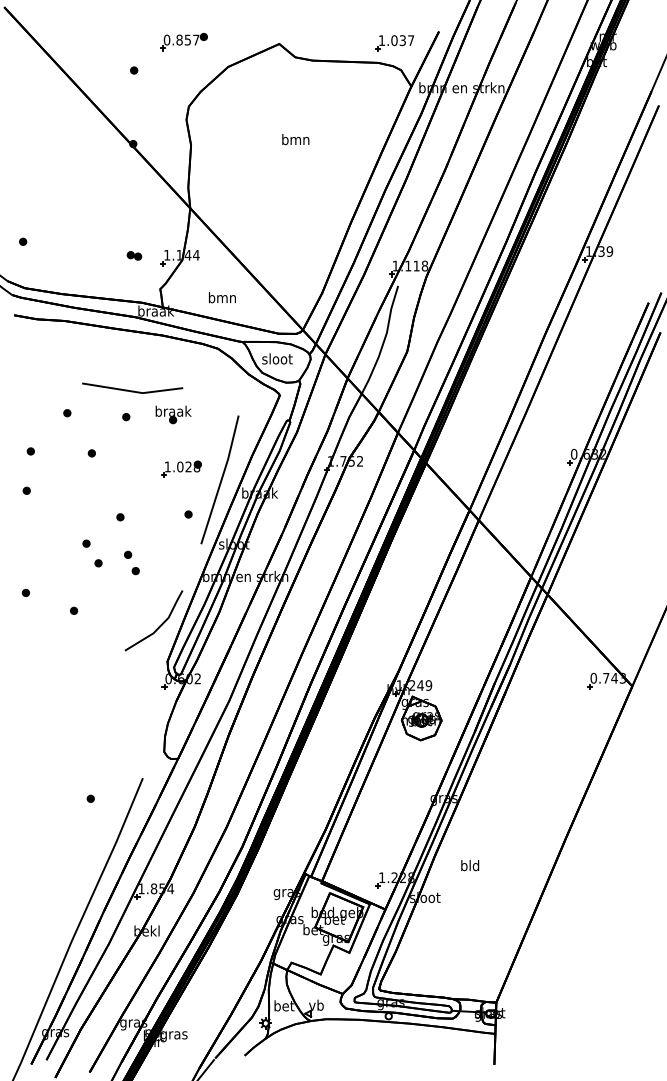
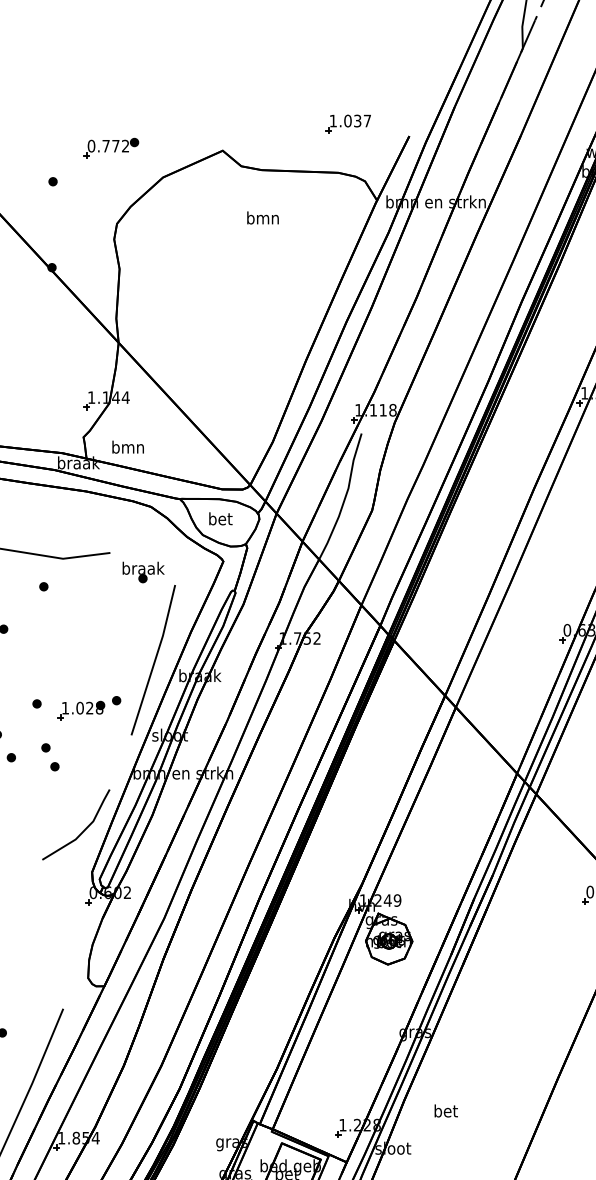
text: (187, 39) -> (115, 145), 0.857 -> 0.772
part: (394, 43) -> (347, 124), moved
text: (295, 139) -> (262, 217), moved
part: (134, 255) -> (53, 397), removed
text: (222, 297) -> (128, 447), moved
text: (277, 358) -> (220, 518), sloot -> bet
part: (173, 414) -> (143, 572), moved
part: (181, 468) -> (81, 709), moved
text: (470, 865) -> (446, 1110), bld -> bet

